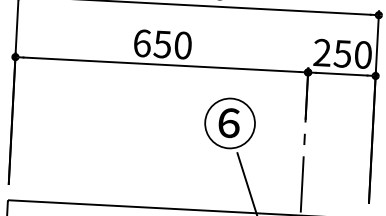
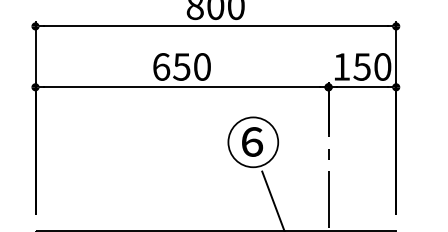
text: (322, 52) -> (341, 66), 250 -> 150

